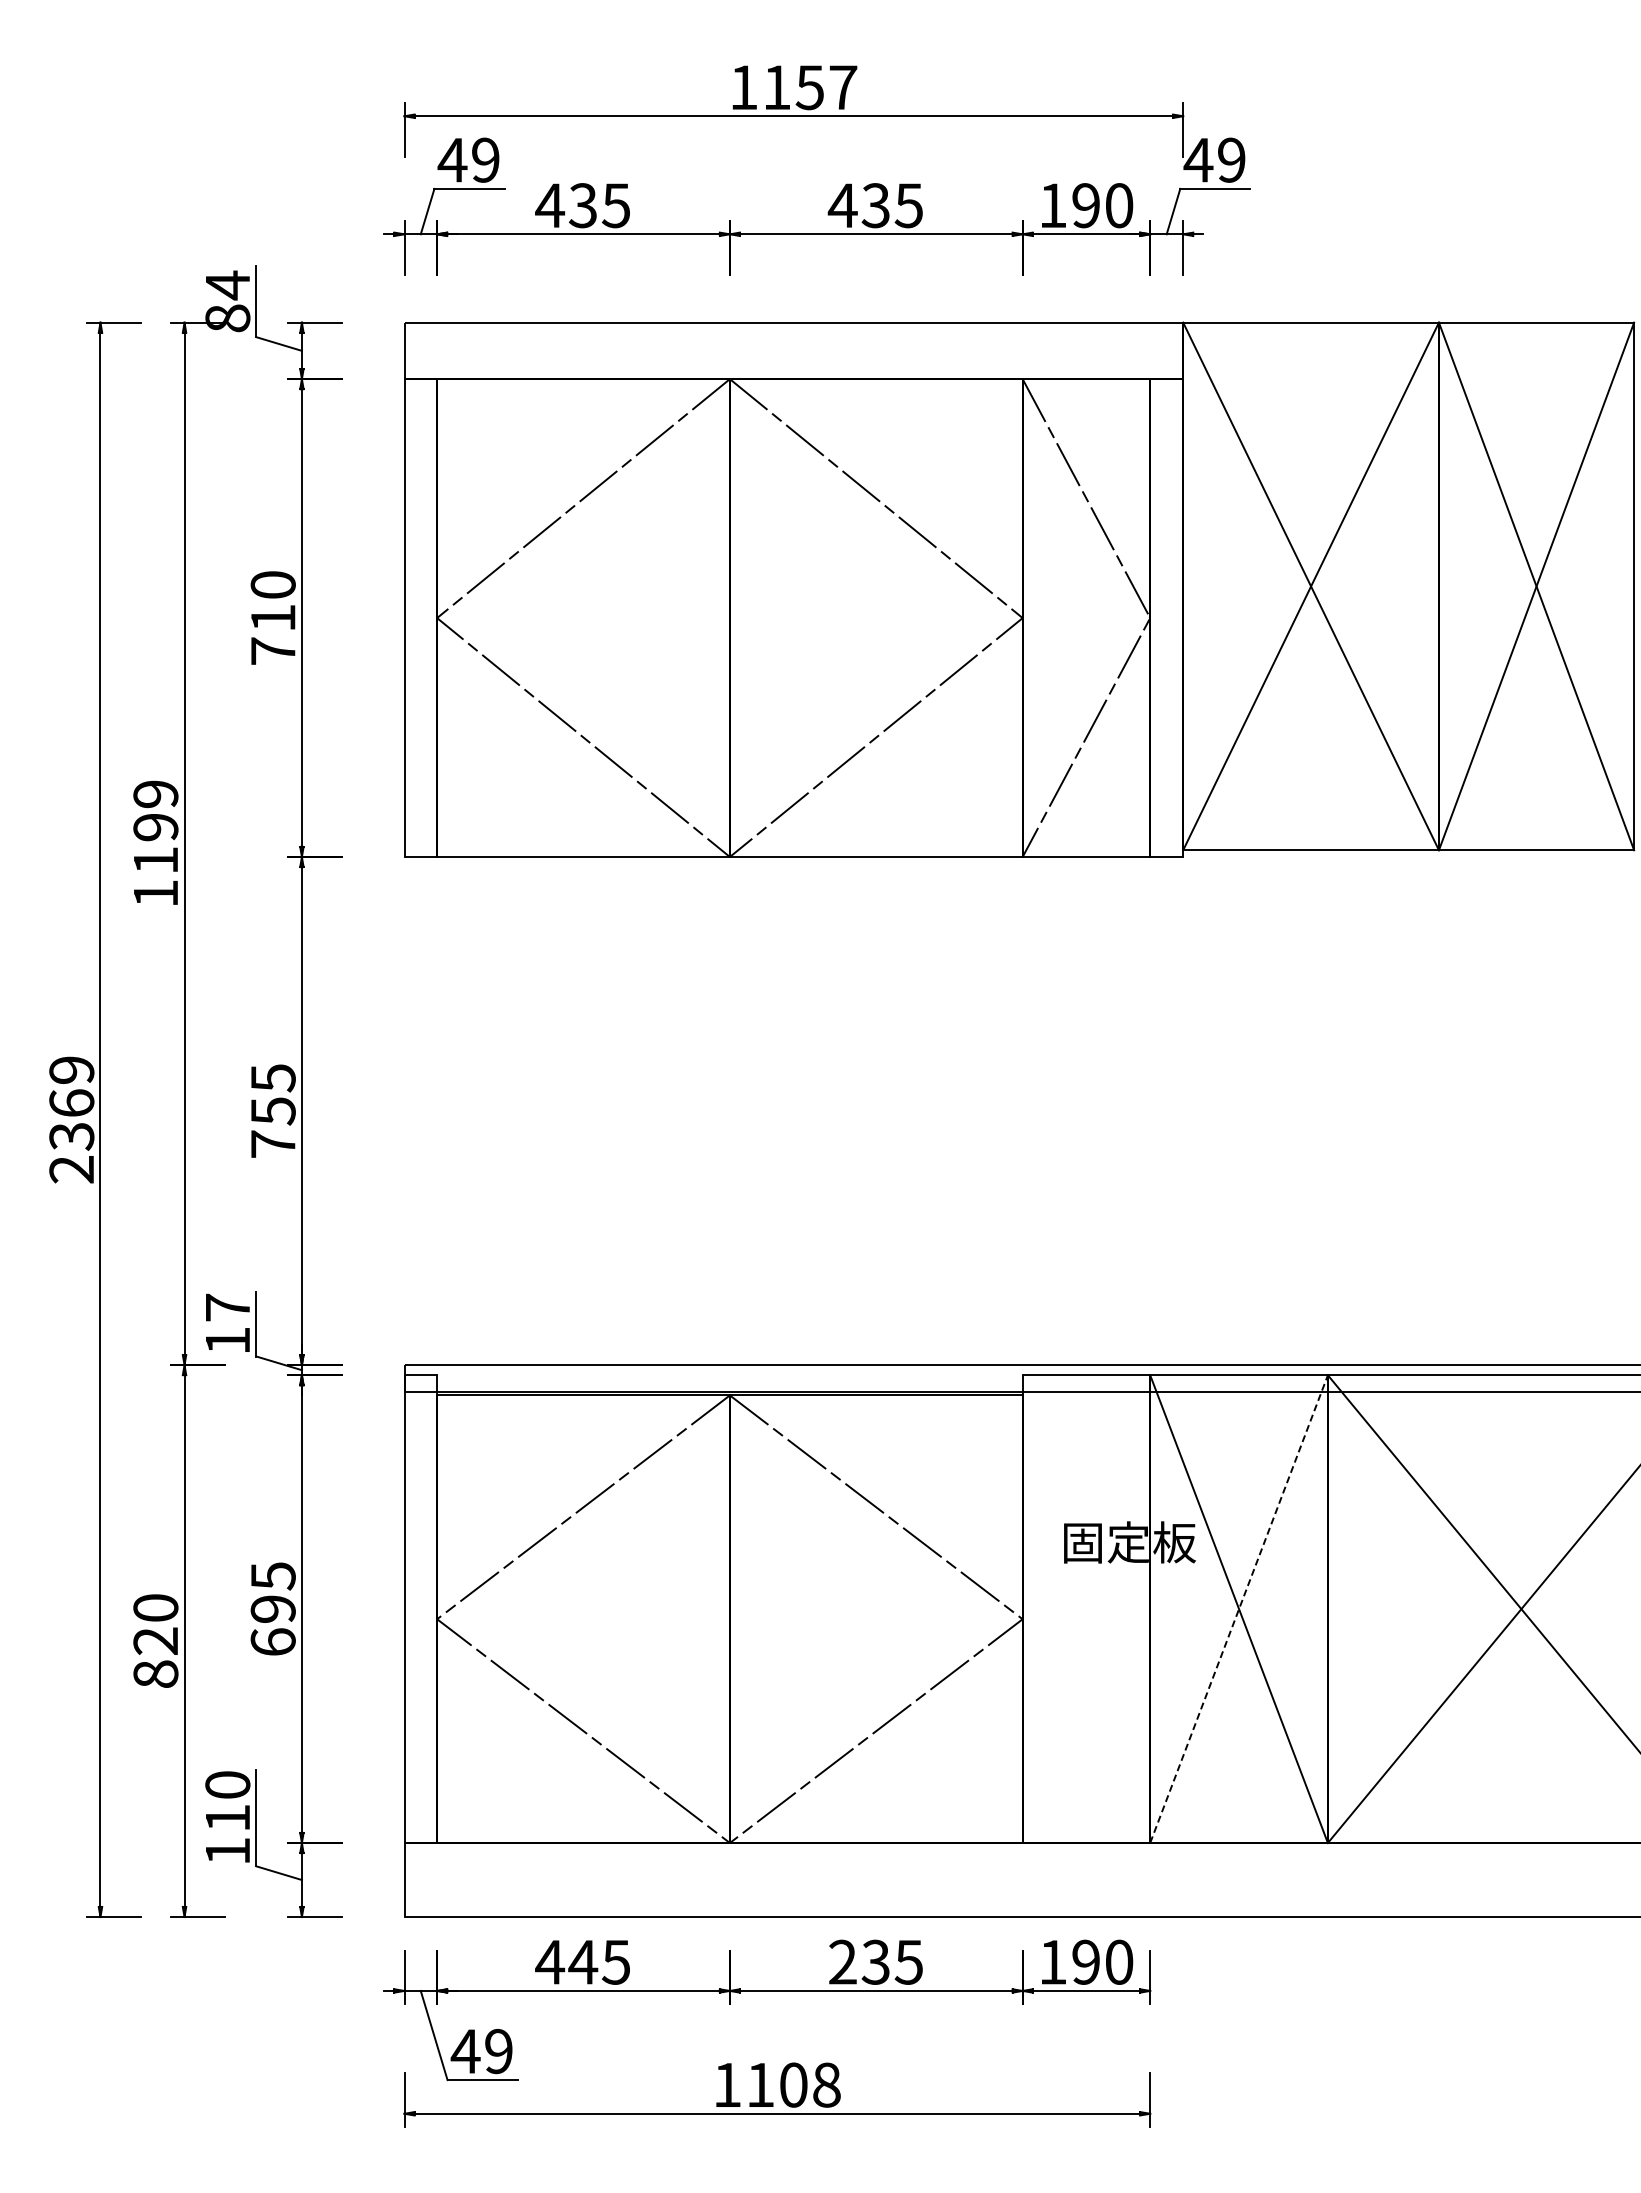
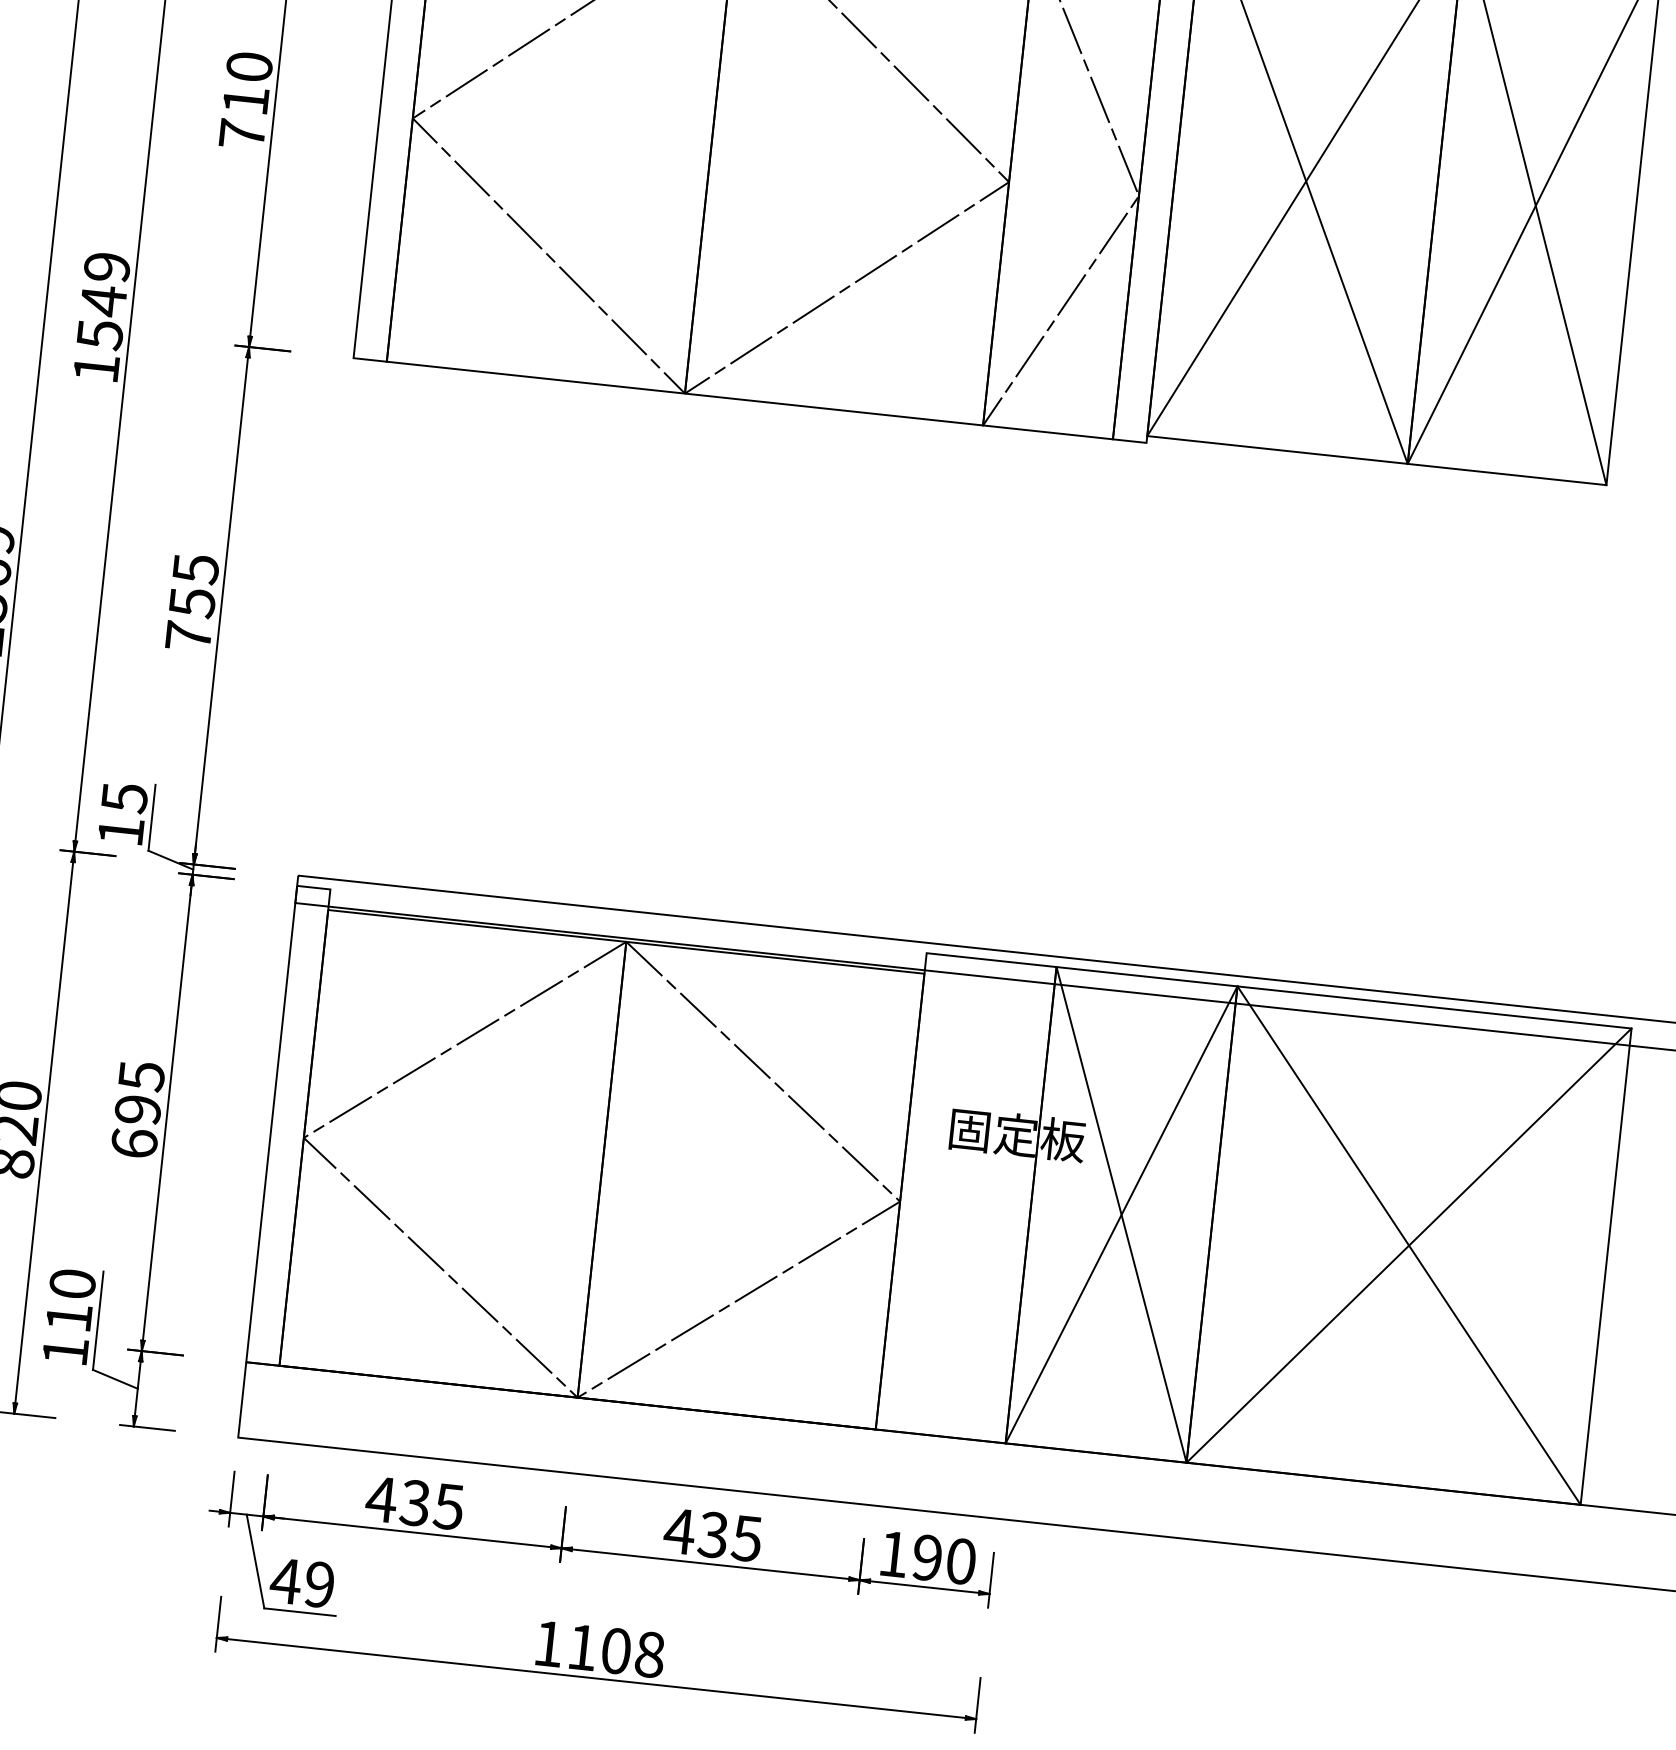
text: (155, 843) -> (101, 317), 1199 -> 1549
text: (228, 1307) -> (125, 797), 17 -> 15
line: (1239, 1608) -> (1122, 1214), dashed -> solid
text: (583, 1961) -> (415, 1502), 445 -> 435
text: (842, 1961) -> (679, 1530), 235 -> 435

